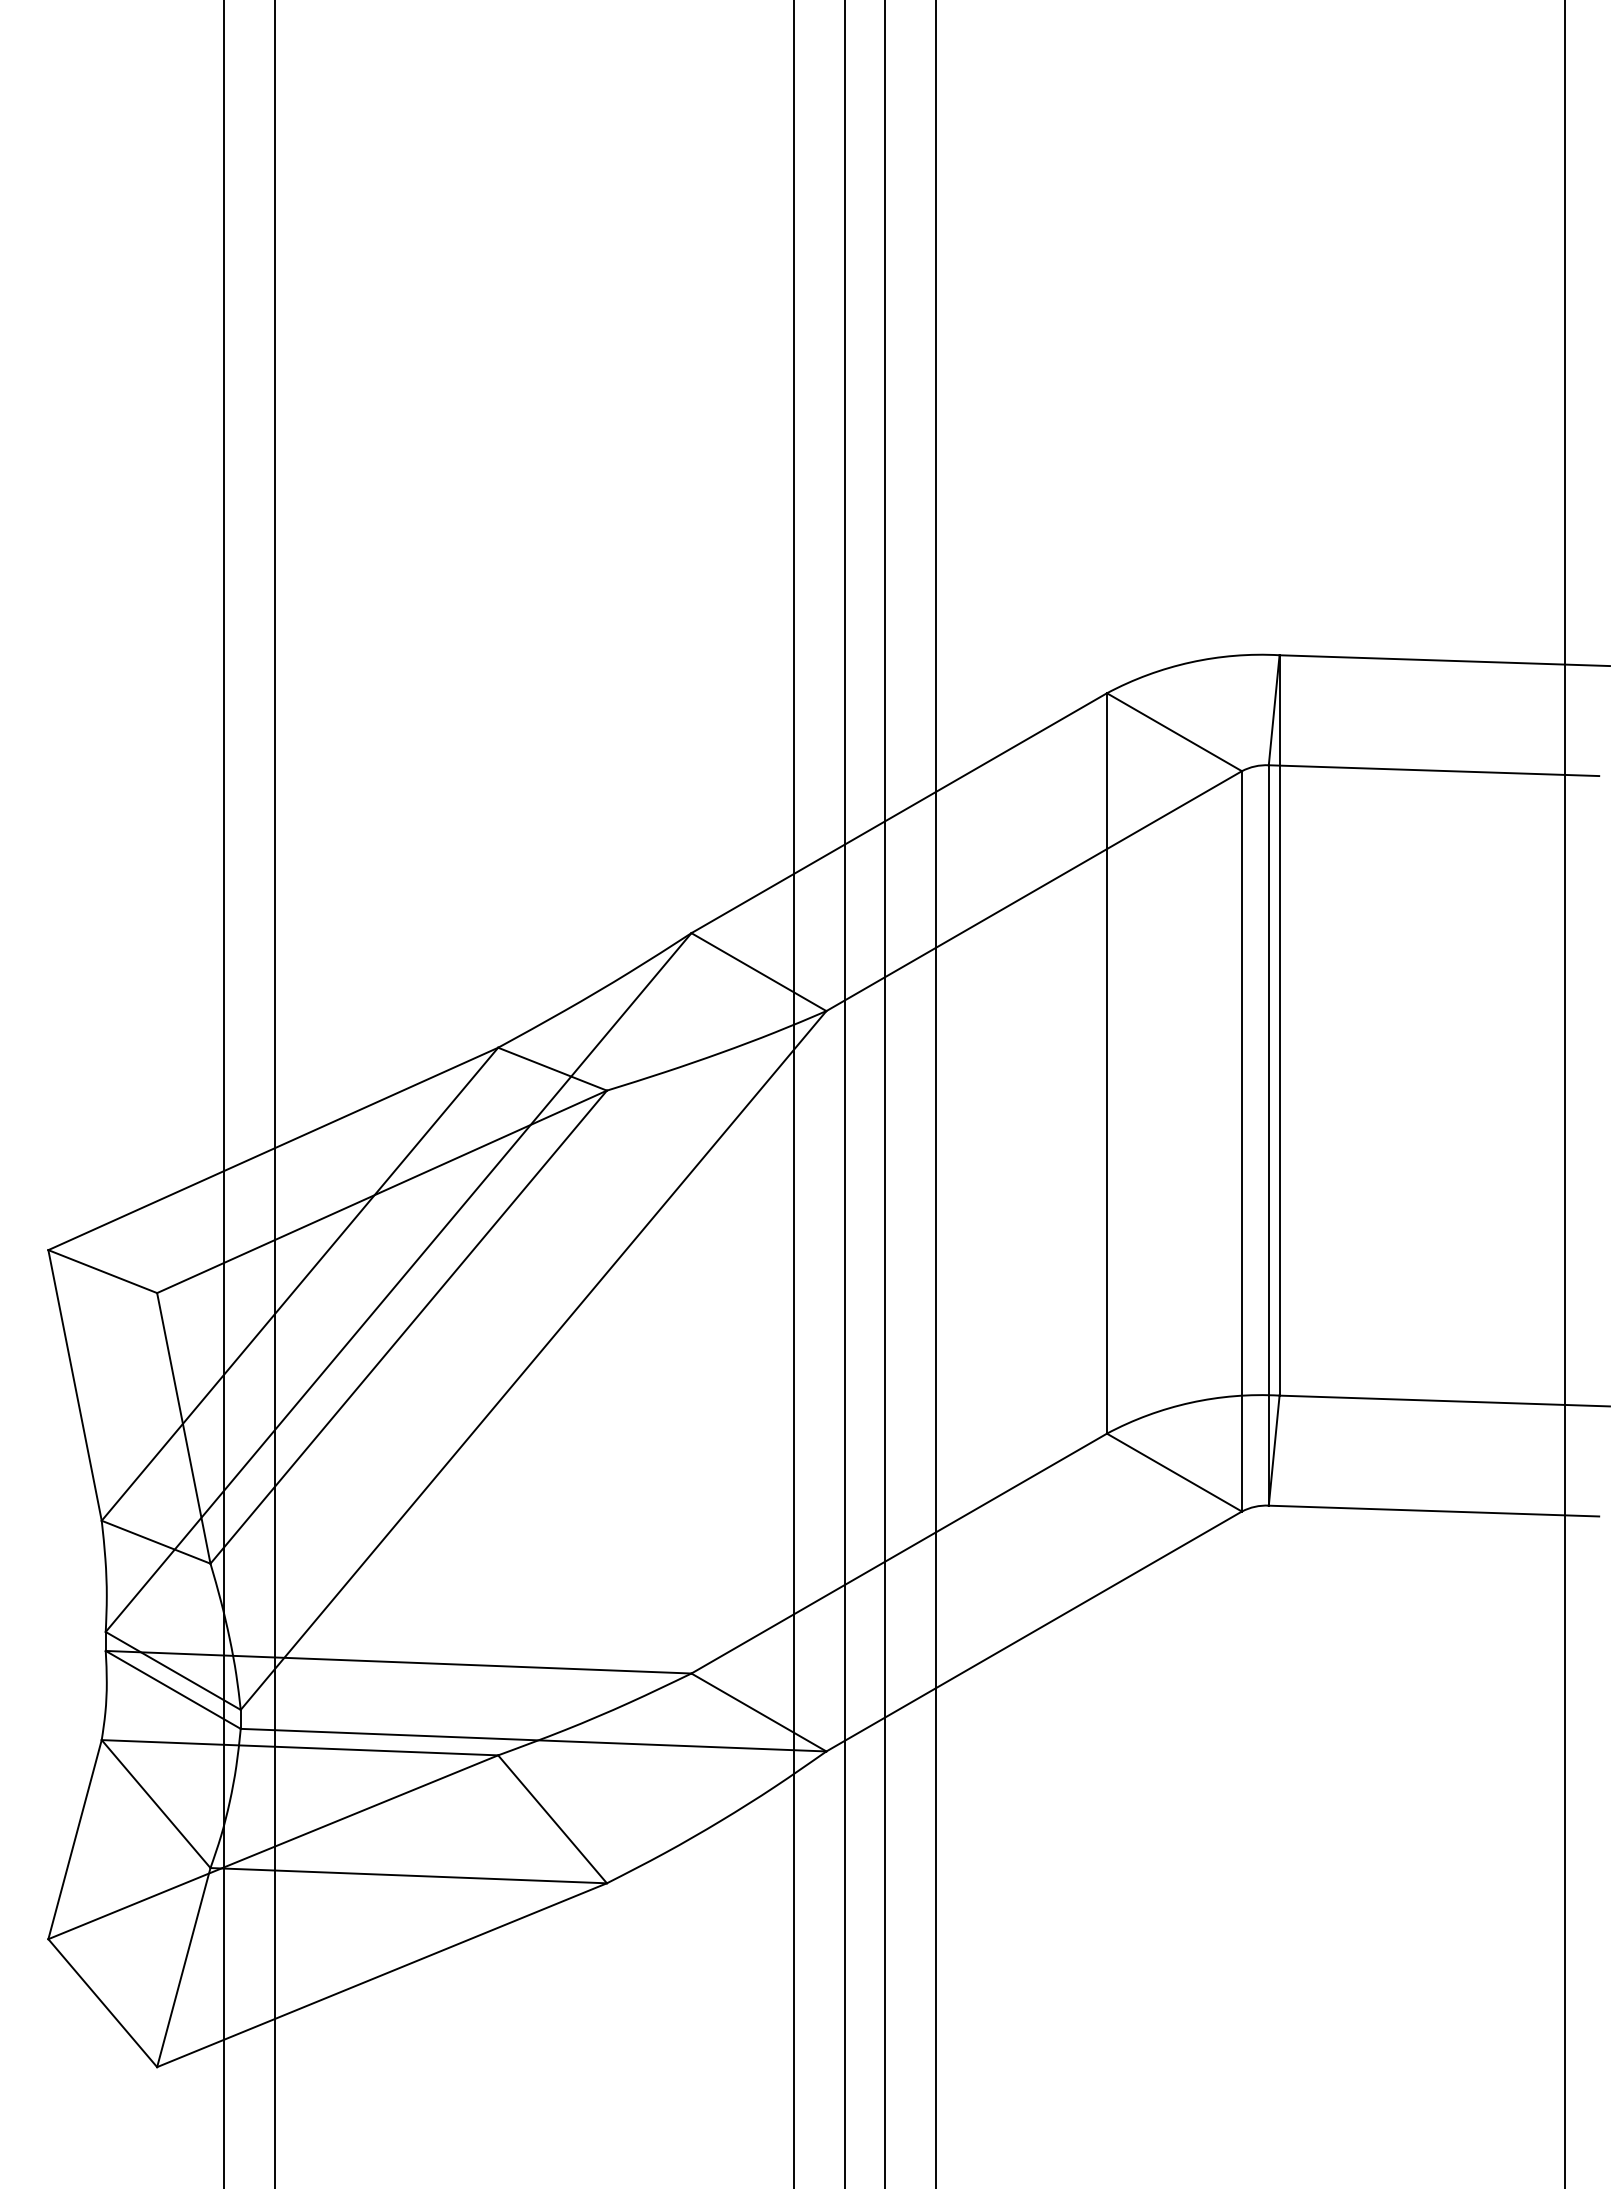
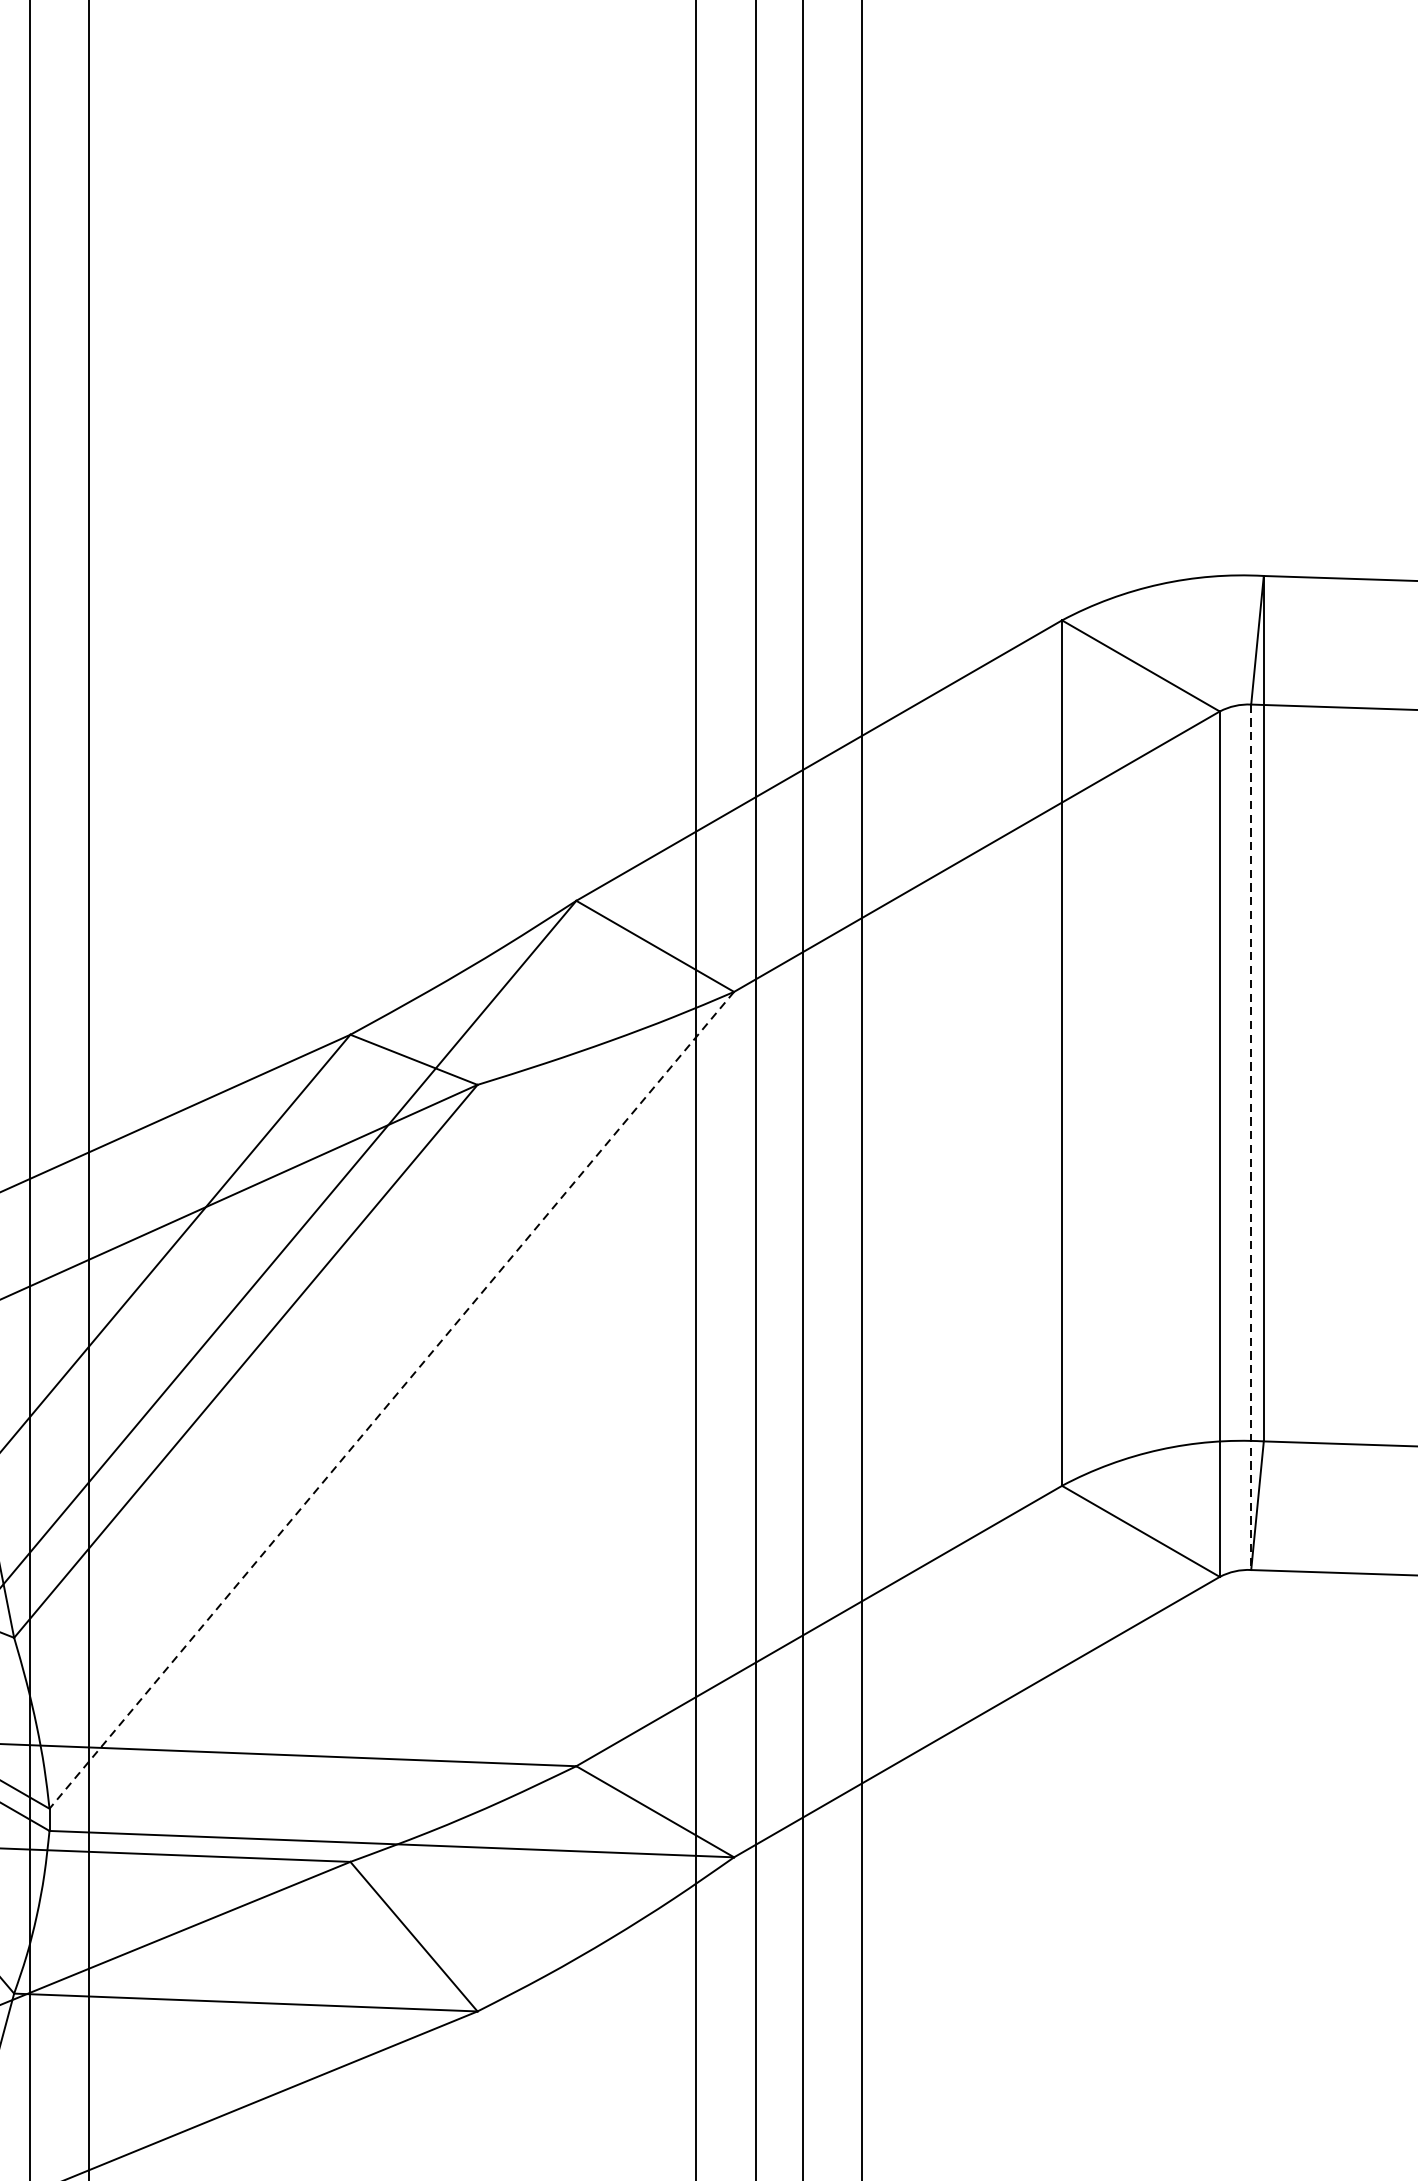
line: (1268, 1135) -> (1250, 1137), solid -> dashed
line: (533, 1360) -> (391, 1400), solid -> dashed

